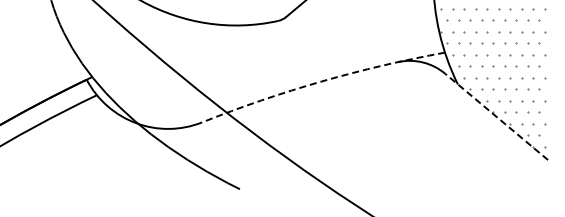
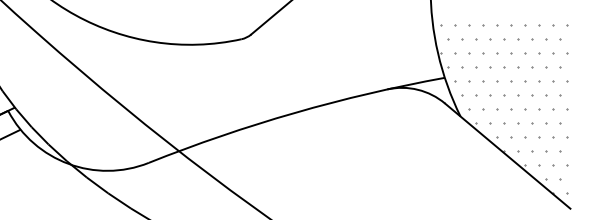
arc: (321, 81) -> (294, 113), dashed -> solid
line: (496, 116) -> (507, 155), dashed -> solid

